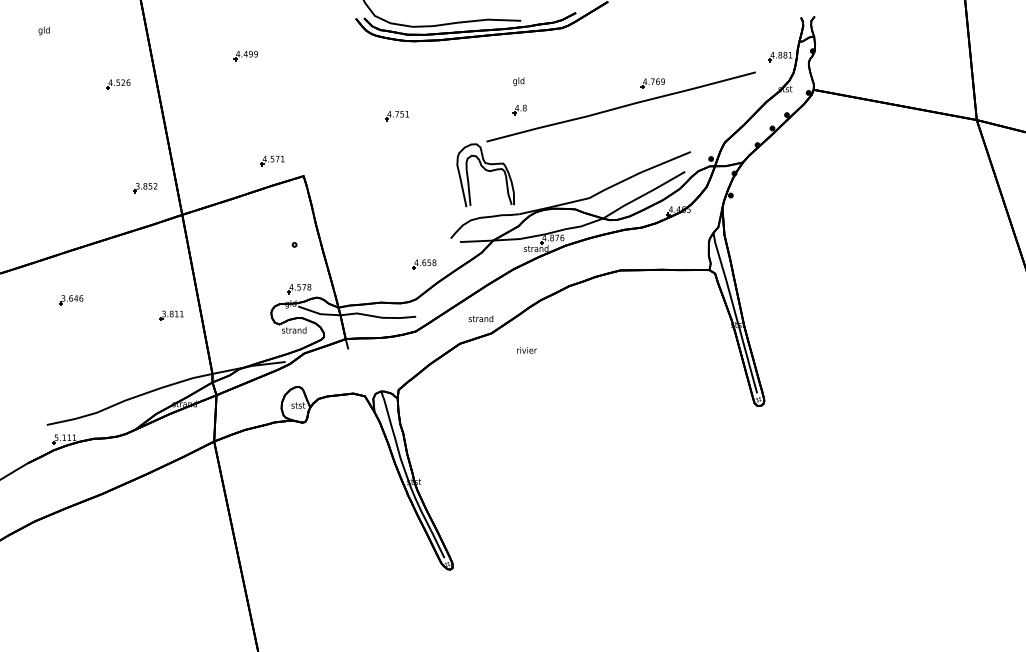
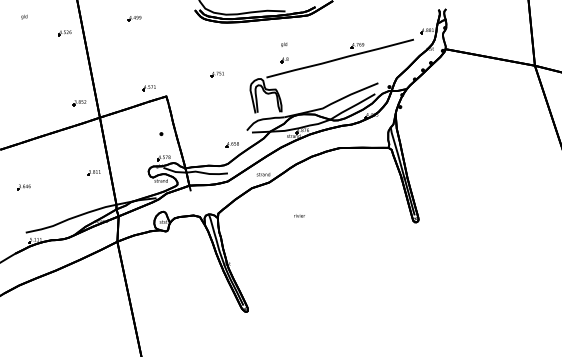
part: (245, 55) -> (134, 18), moved
part: (117, 84) -> (64, 33), moved
part: (395, 115) -> (216, 74), moved
part: (70, 300) -> (23, 187), moved
text: (526, 349) -> (299, 215), moved

